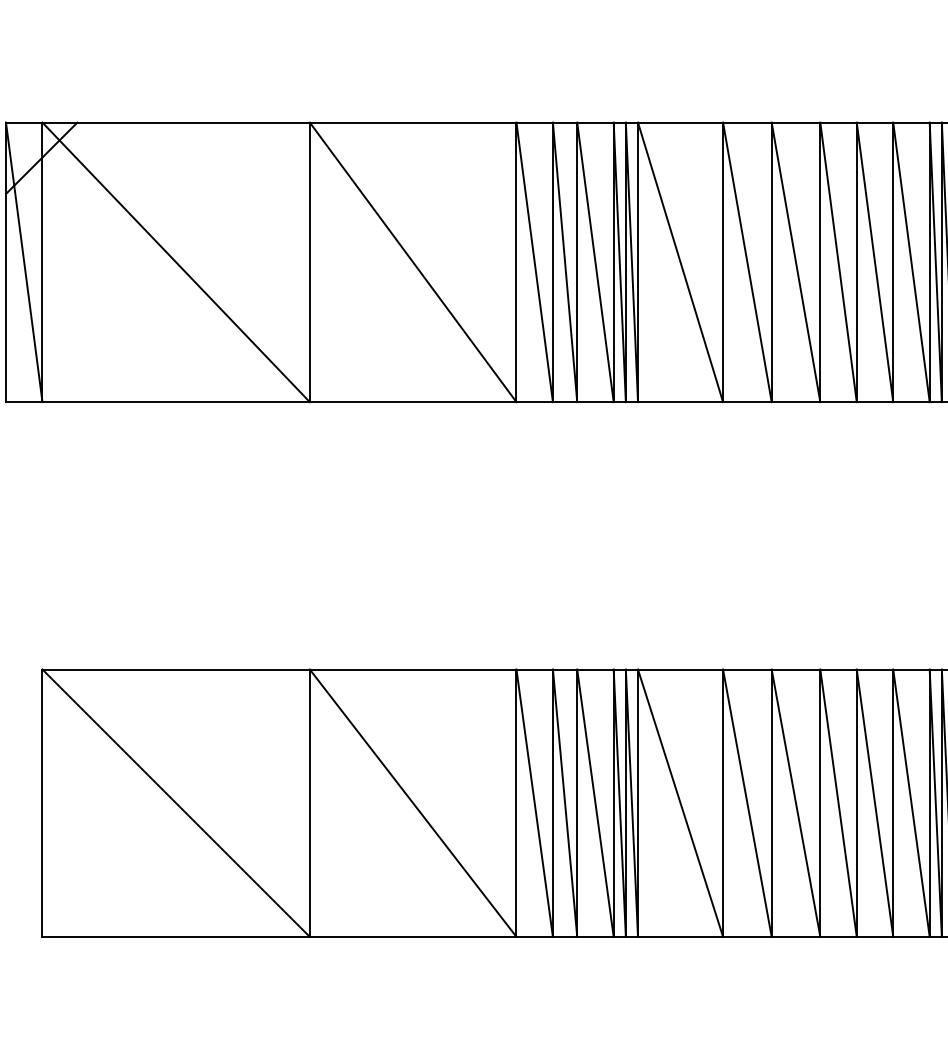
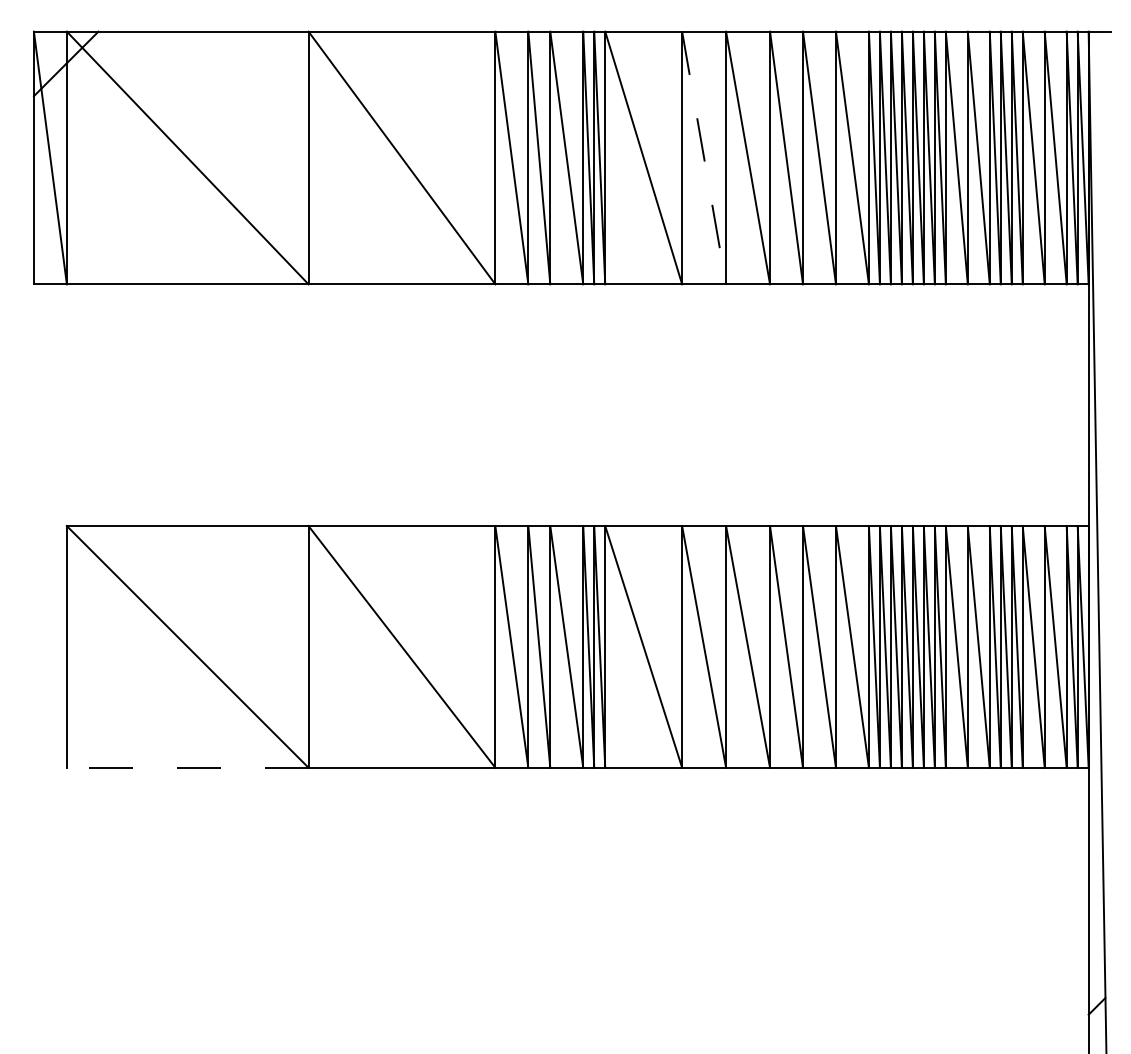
line: (747, 262) -> (704, 158), solid -> dashed
line: (175, 936) -> (187, 767), solid -> dashed

